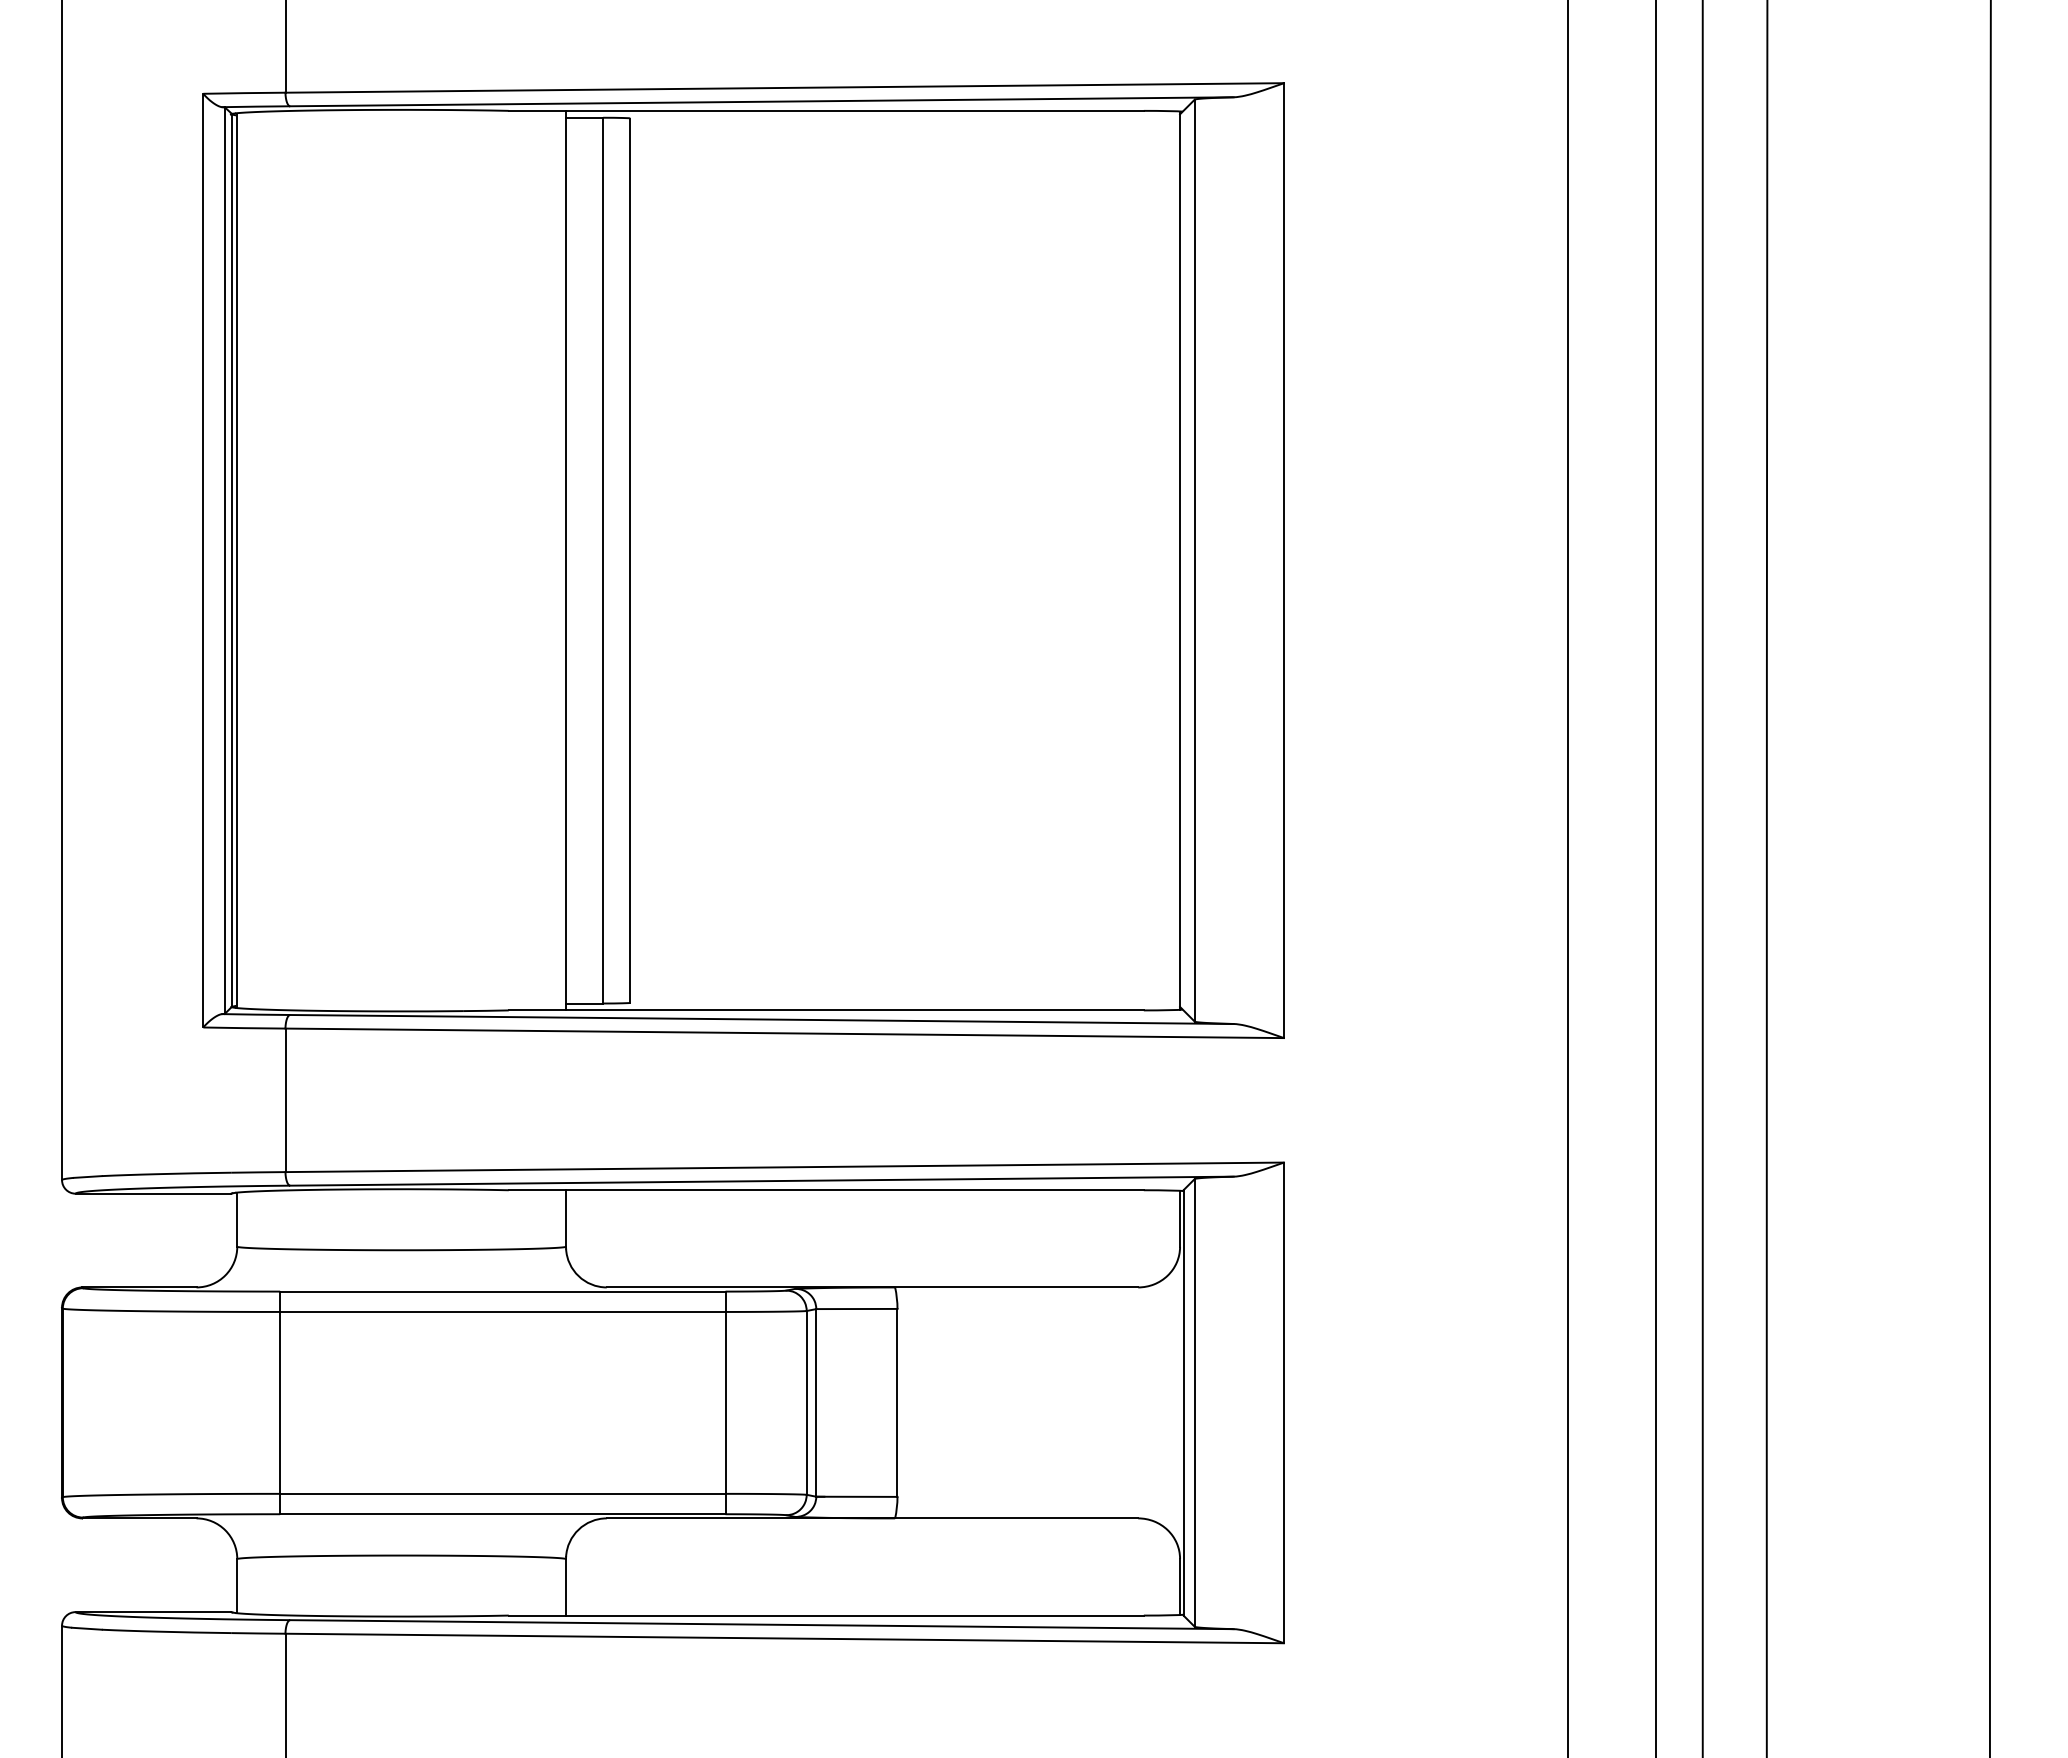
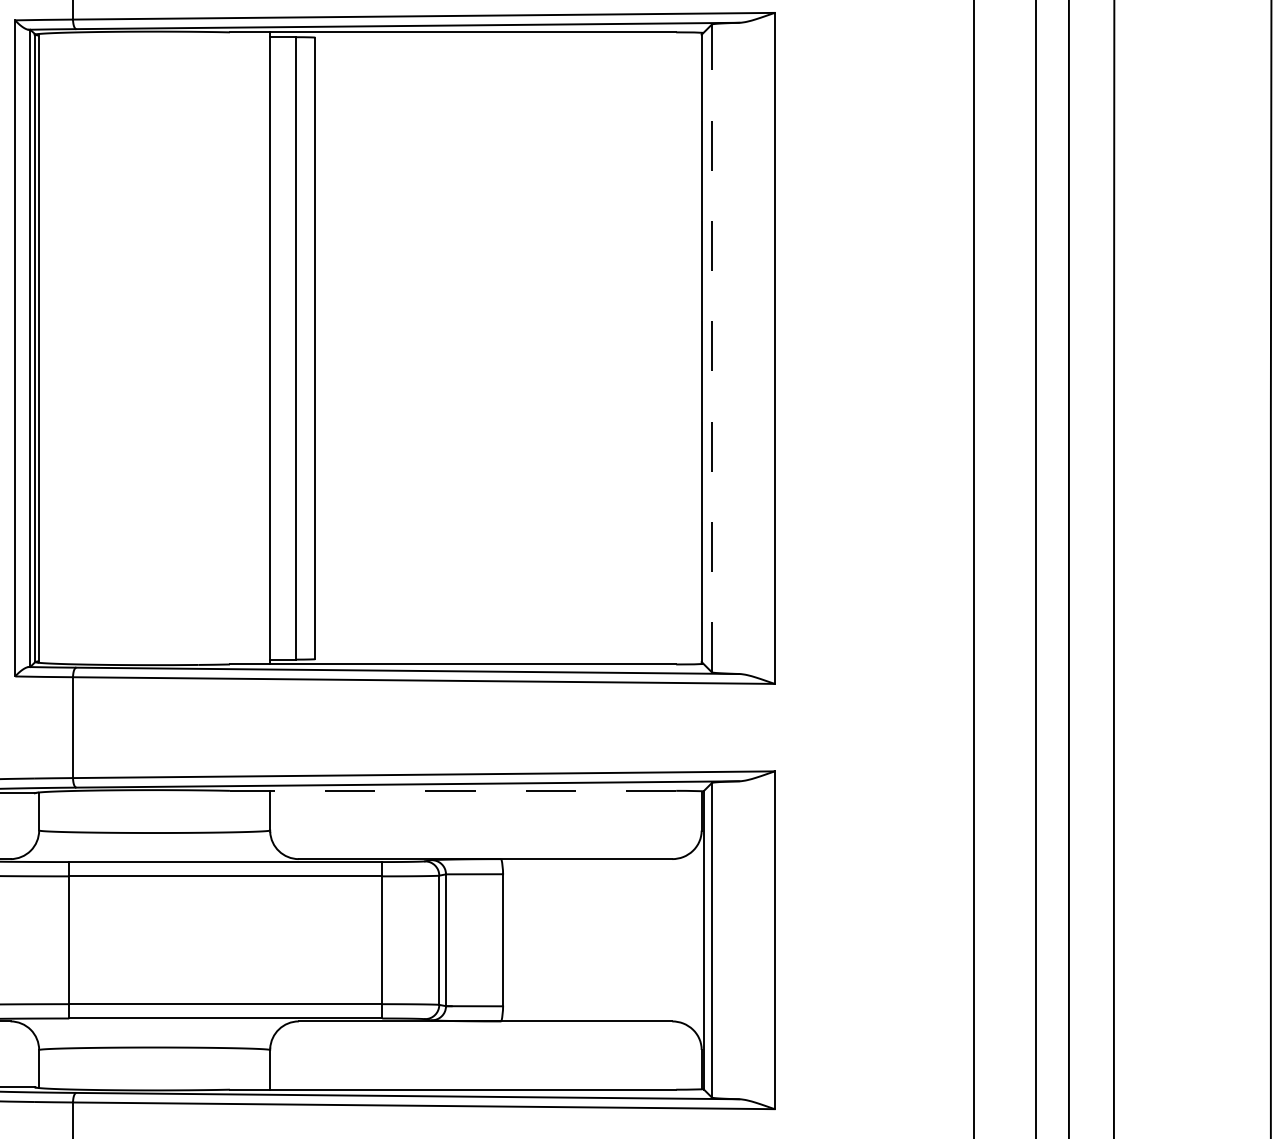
line: (1194, 560) -> (711, 348), solid -> dashed
line: (826, 1190) -> (453, 791), solid -> dashed

